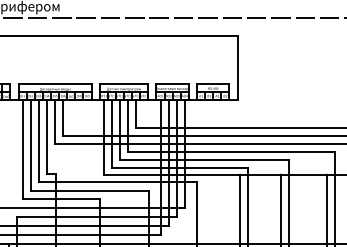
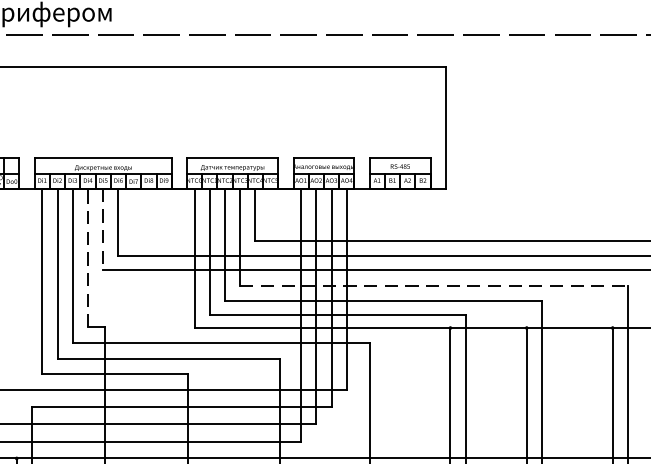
line: (55, 122) -> (104, 230), solid -> dashed
line: (46, 137) -> (87, 258), solid -> dashed
line: (231, 152) -> (434, 286), solid -> dashed

